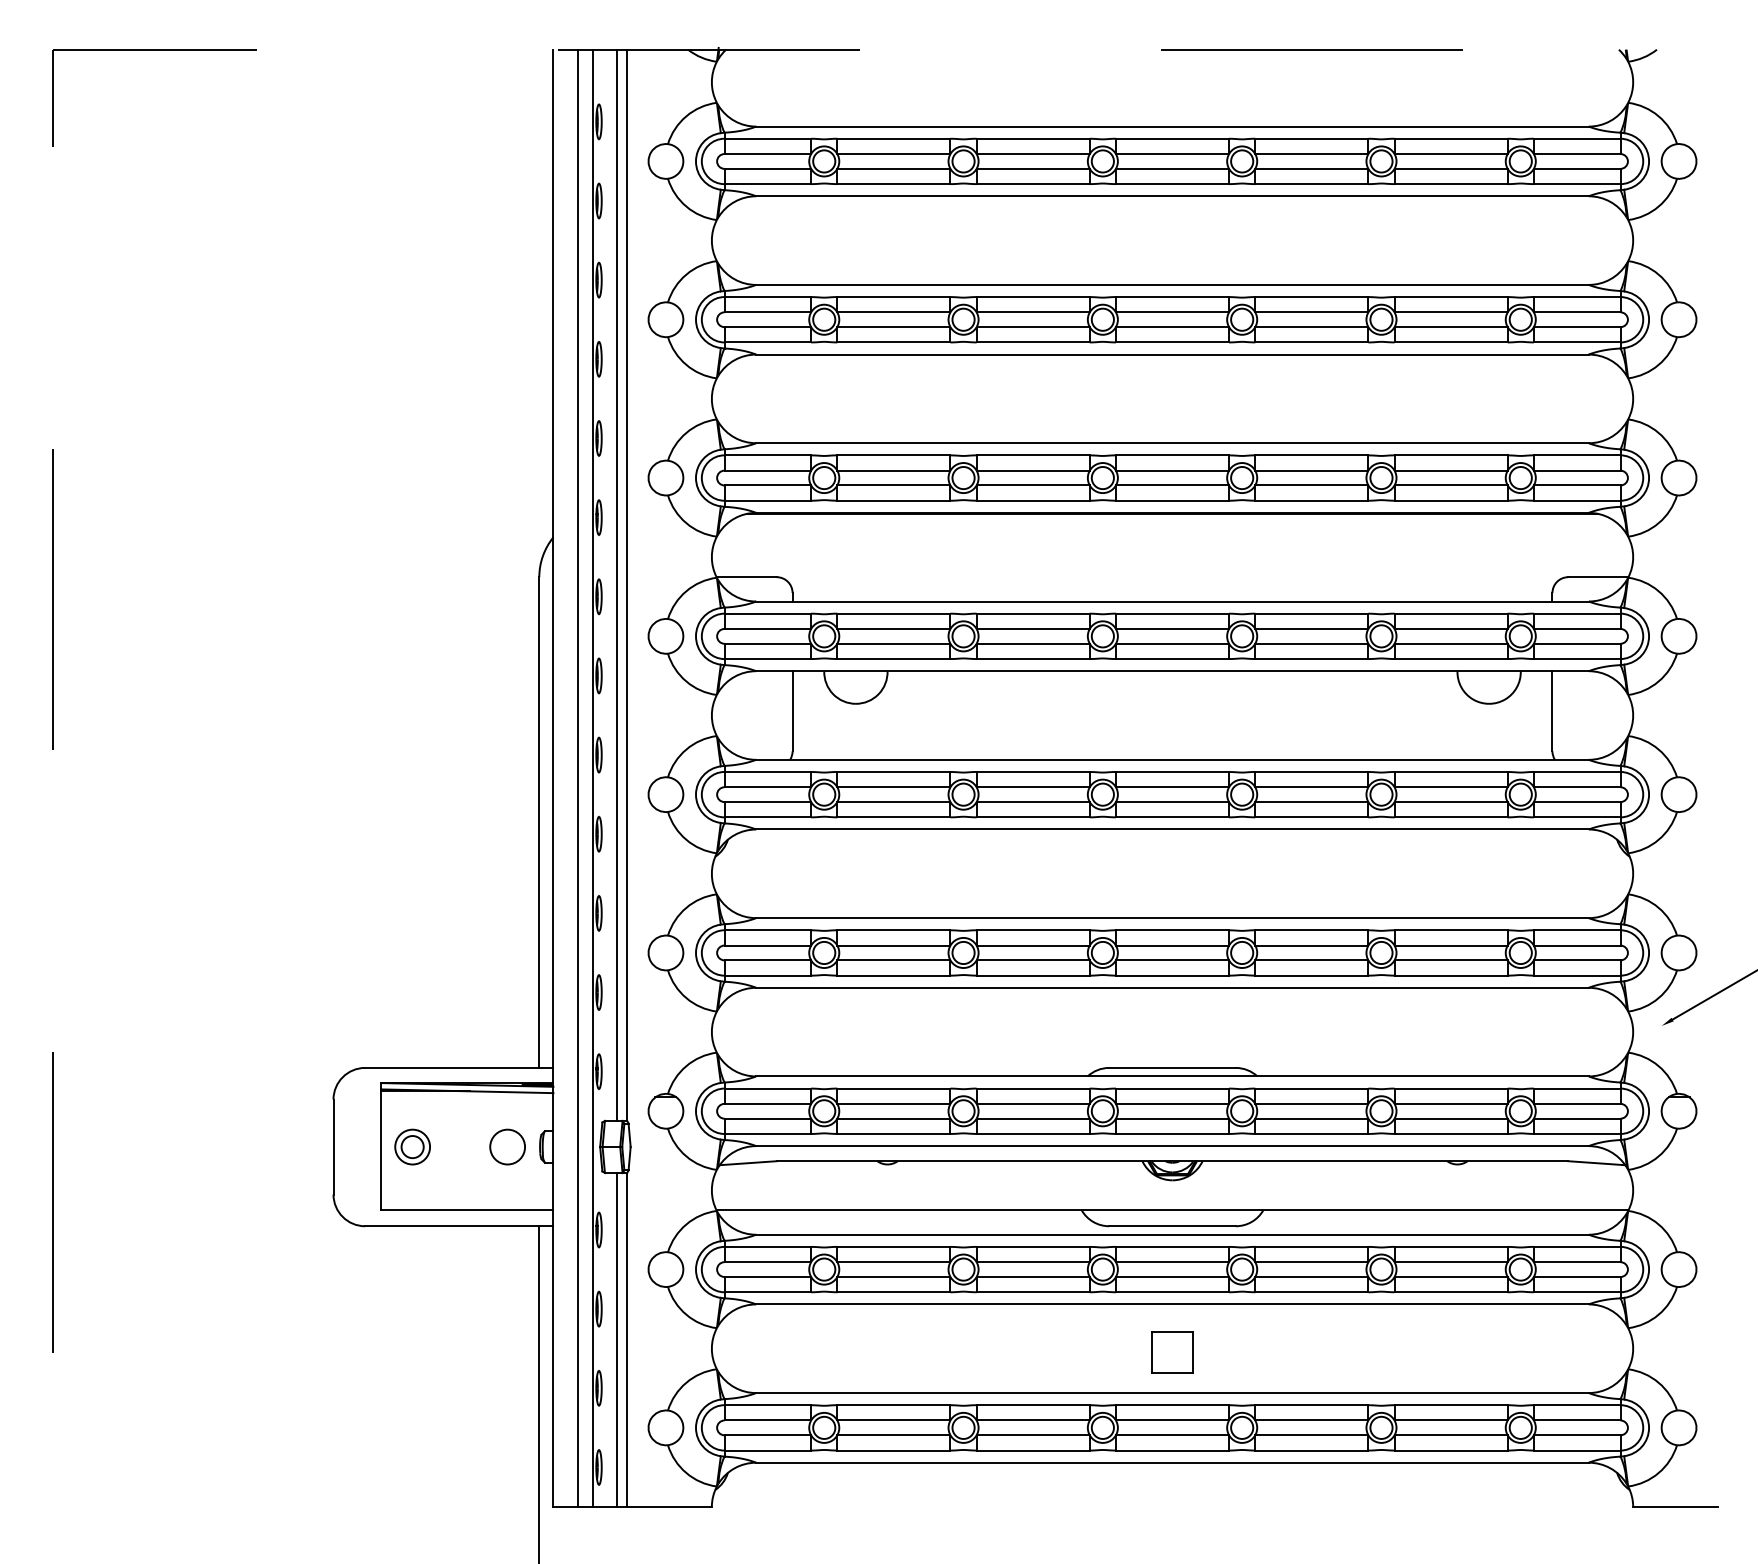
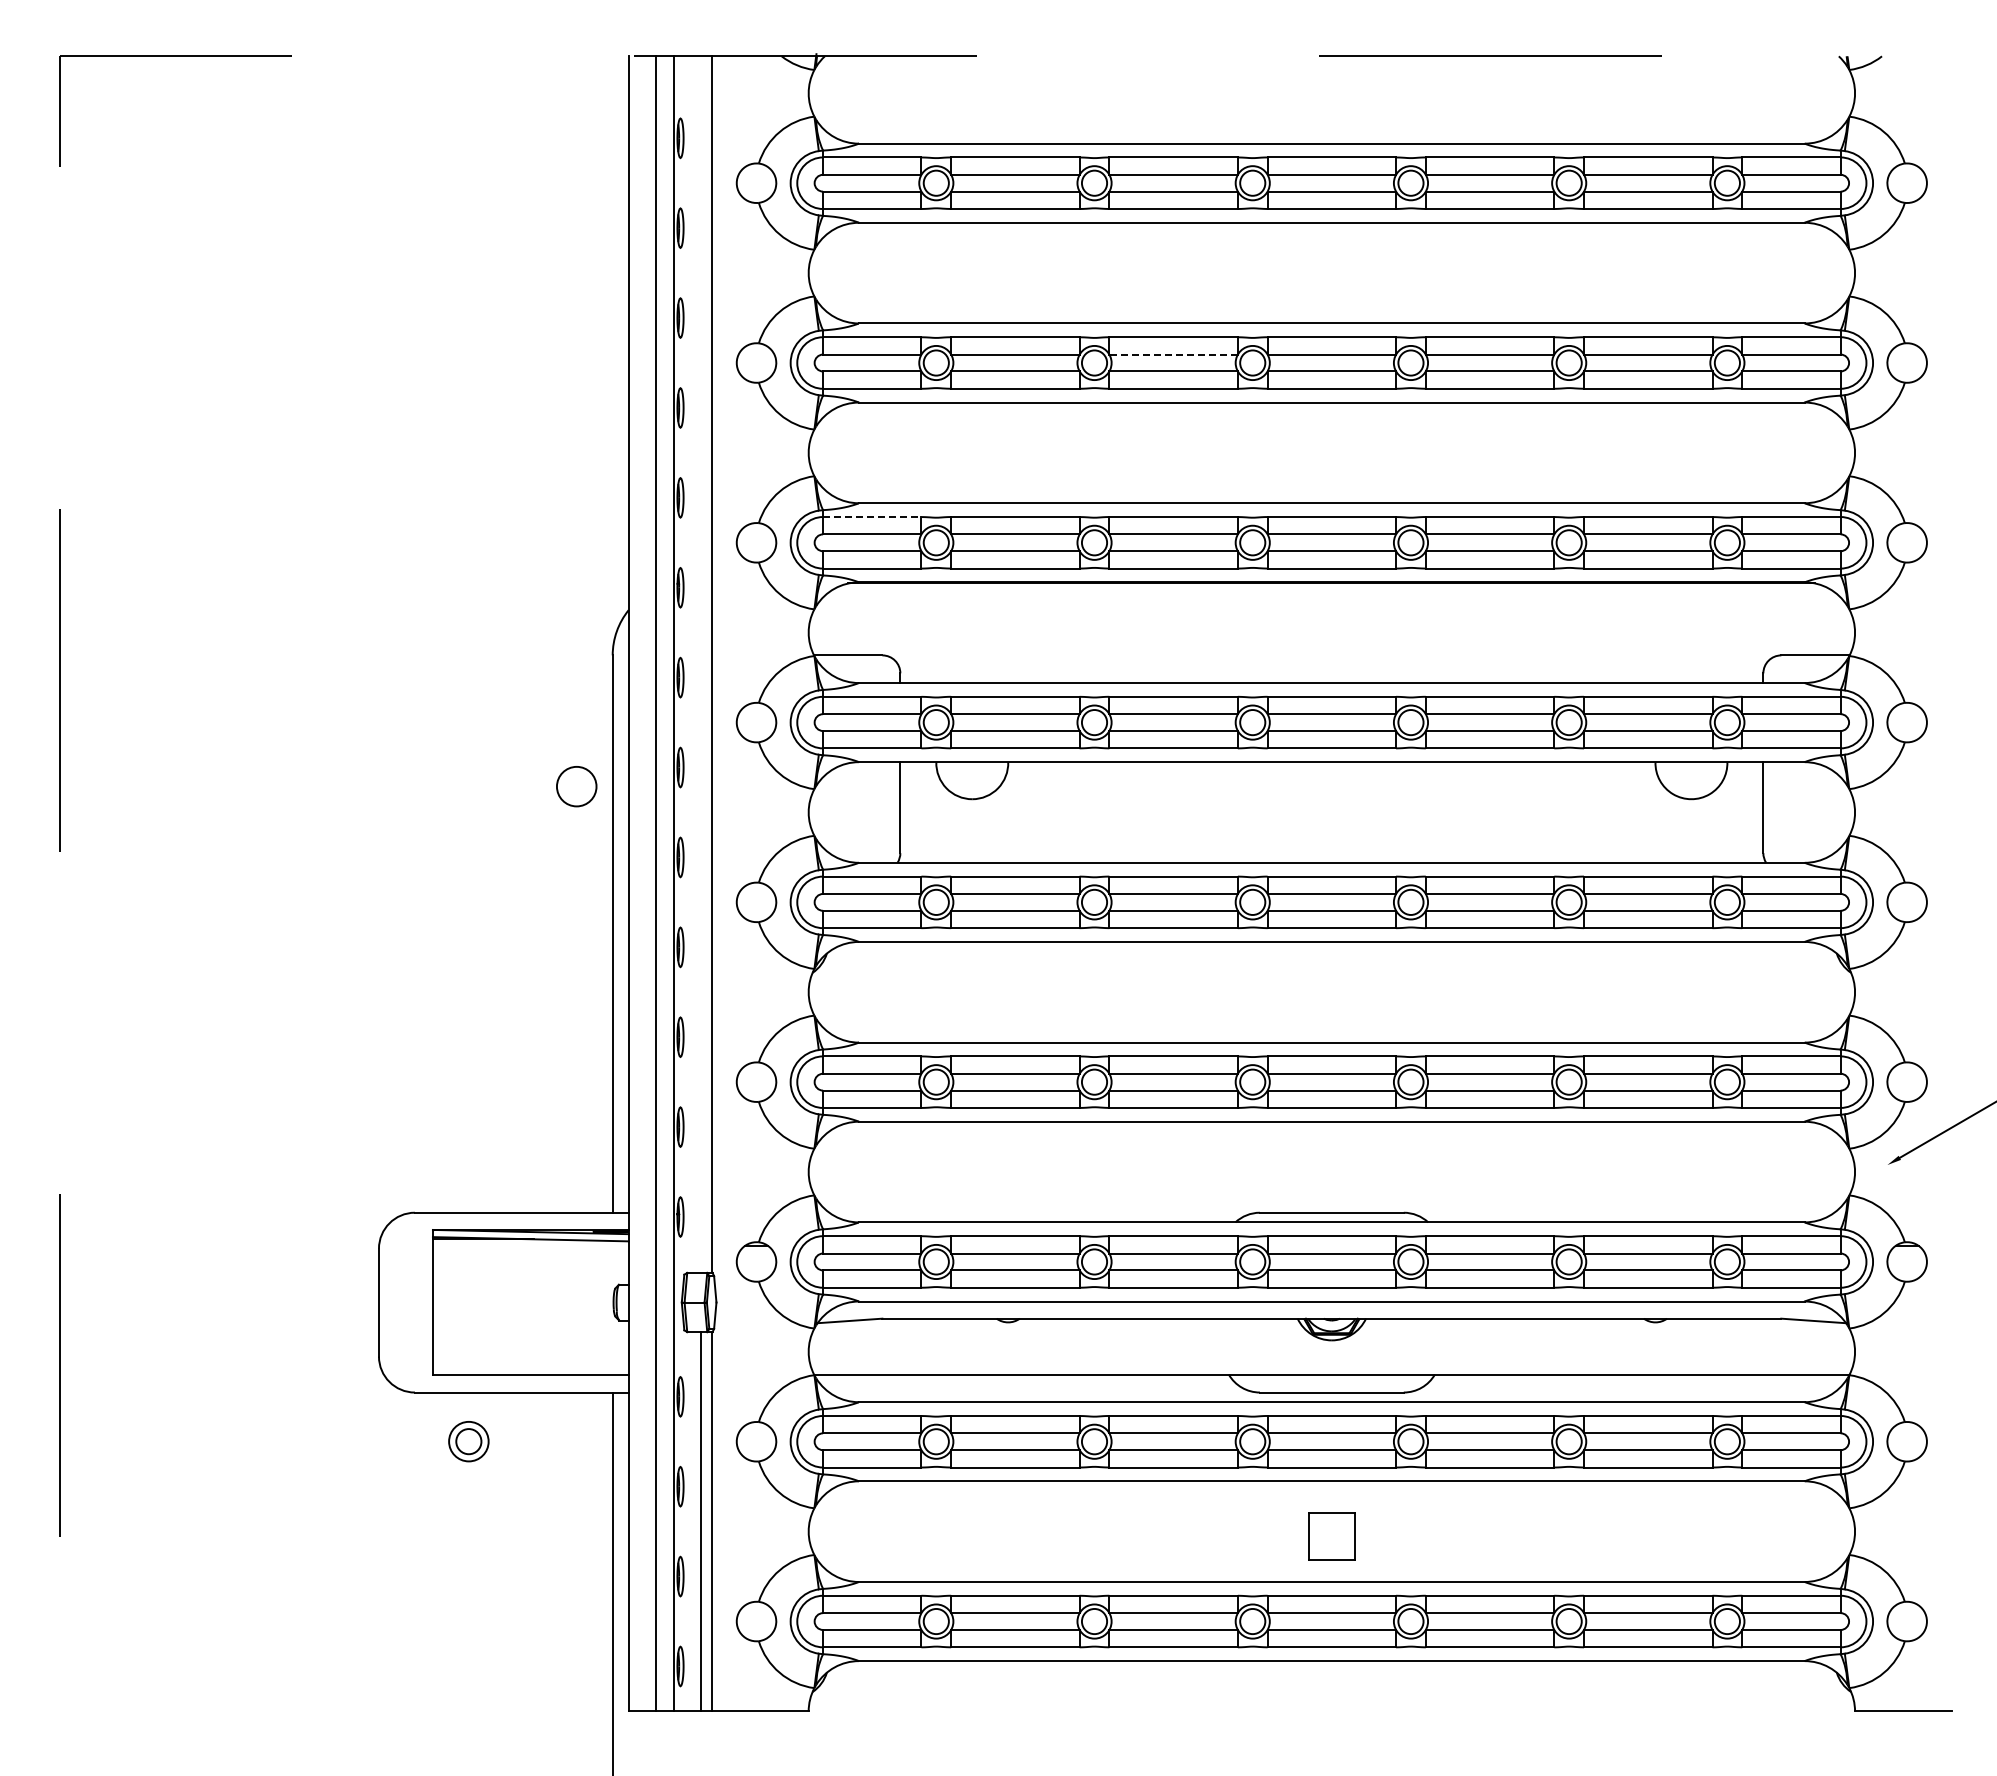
line: (1033, 312) -> (1173, 354), solid -> dashed
line: (768, 455) -> (872, 517), solid -> dashed
line: (617, 585) -> (701, 664), removed
part: (412, 1146) -> (468, 1441), moved
circle: (507, 1146) -> (576, 786), moved

